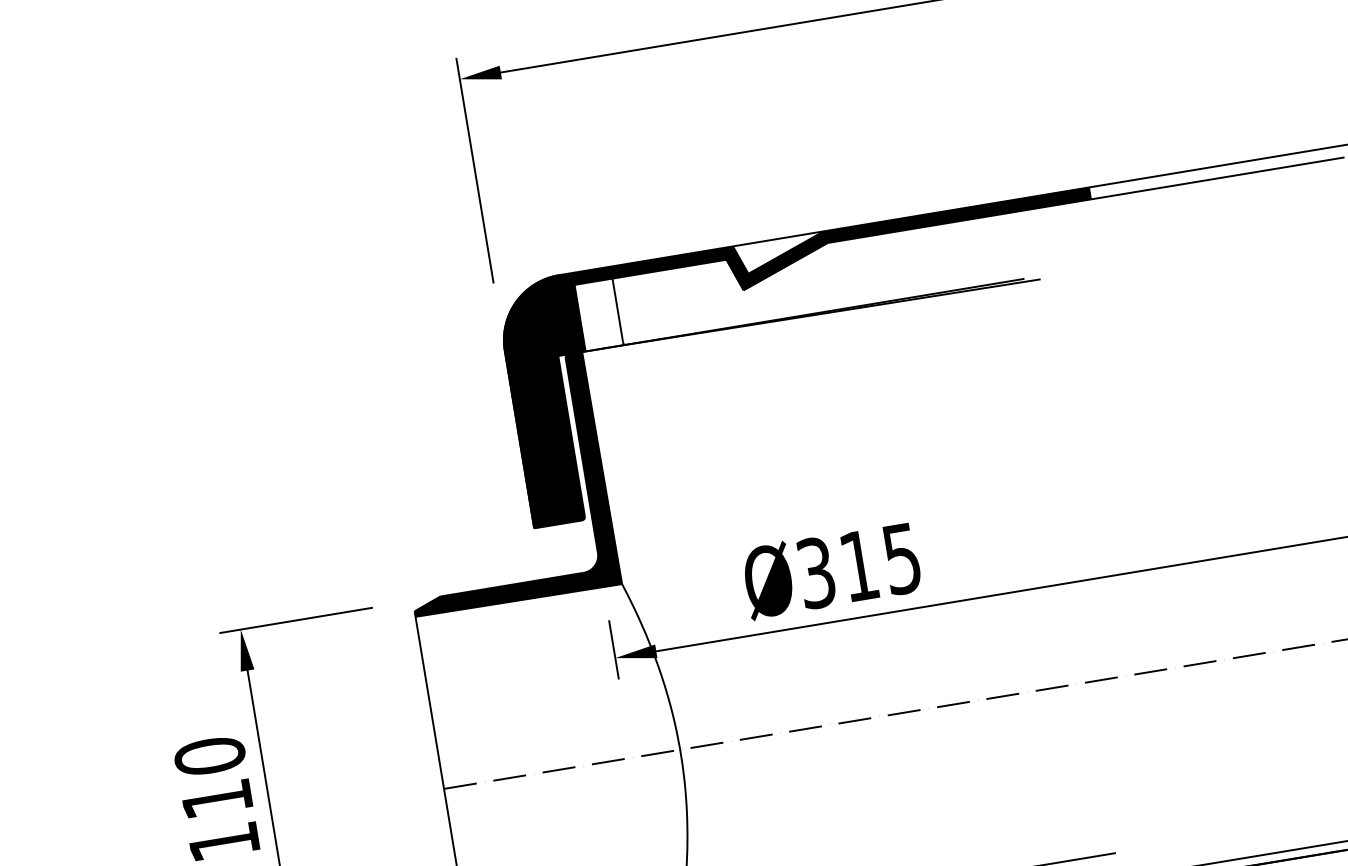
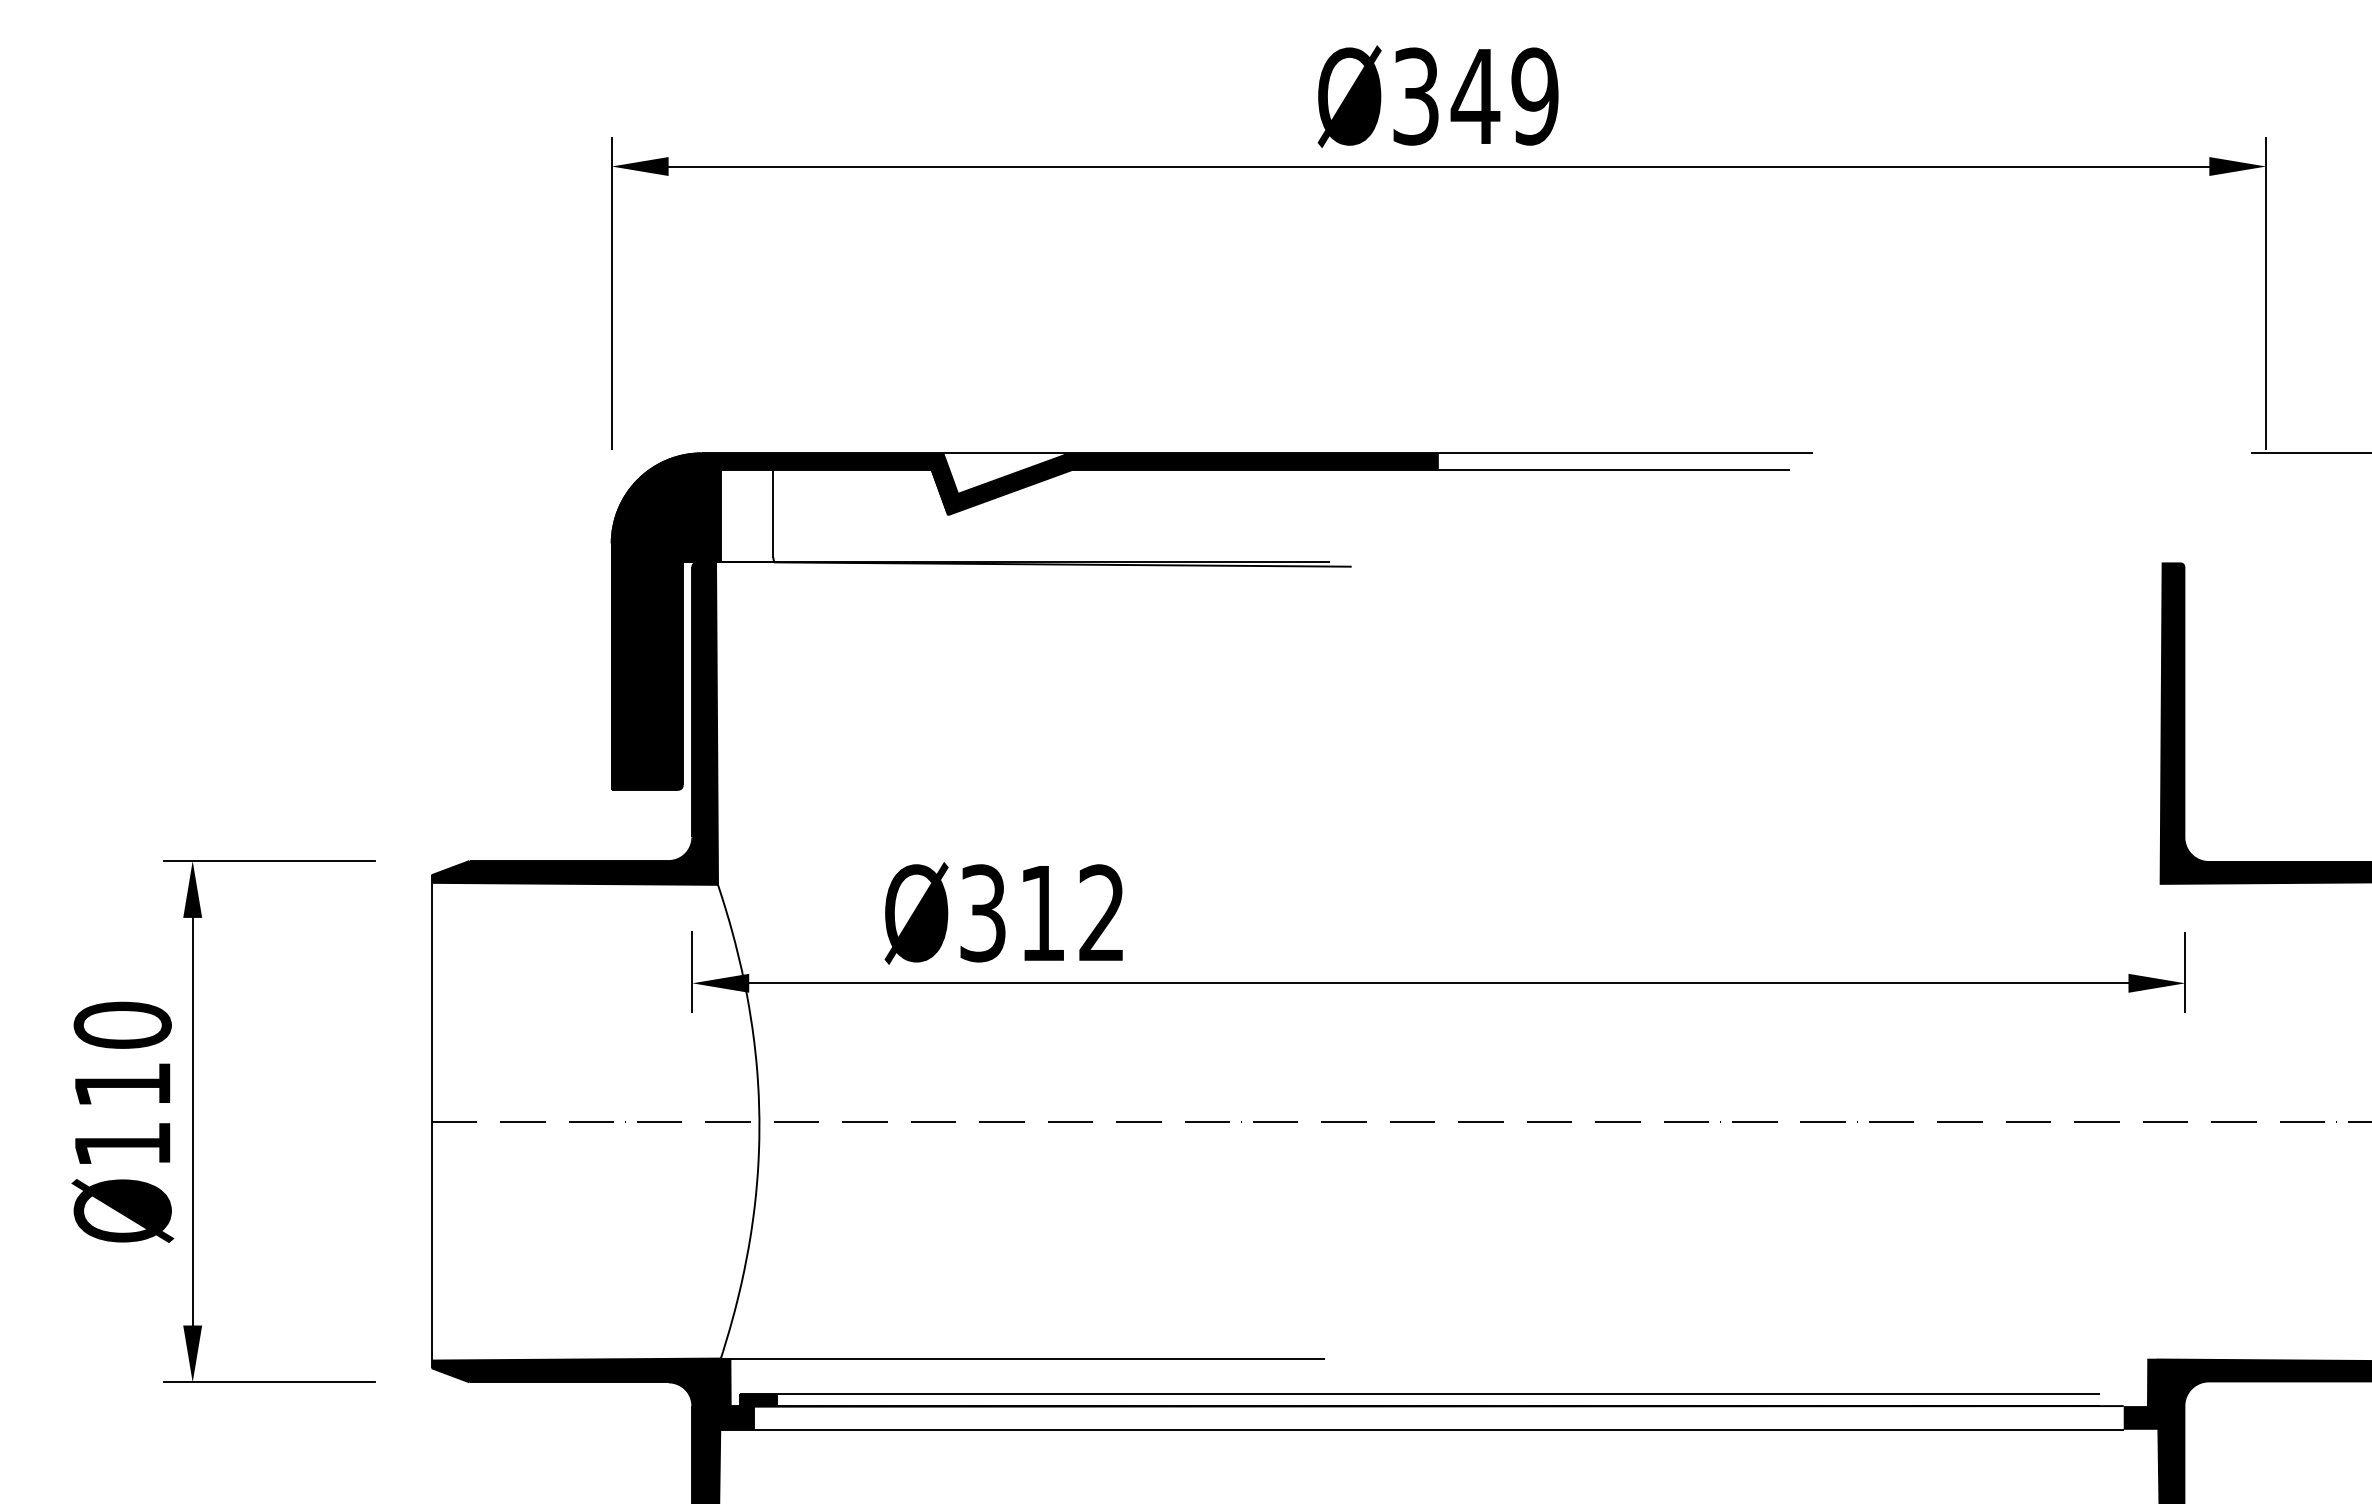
text: (901, 559) -> (1101, 913), Ø315 -> Ø312

